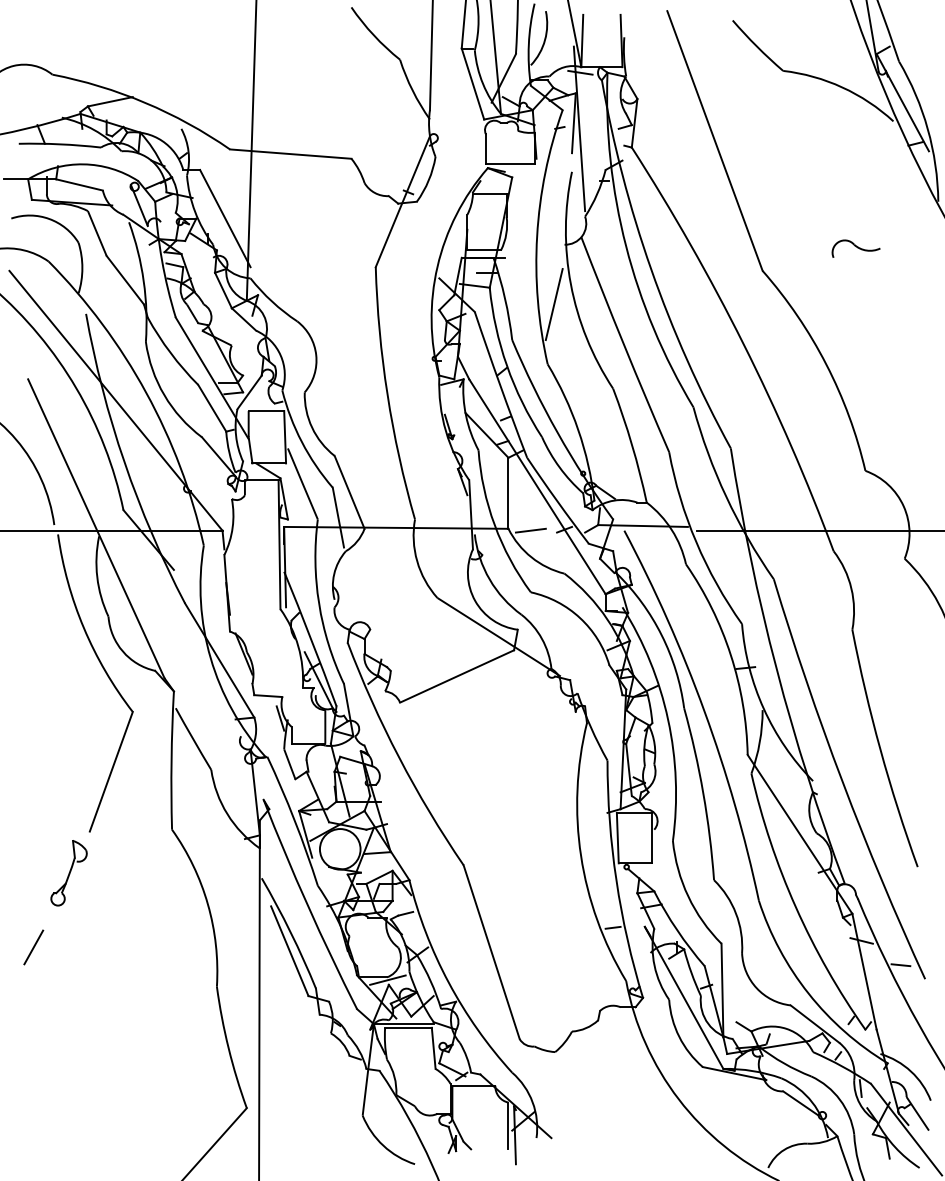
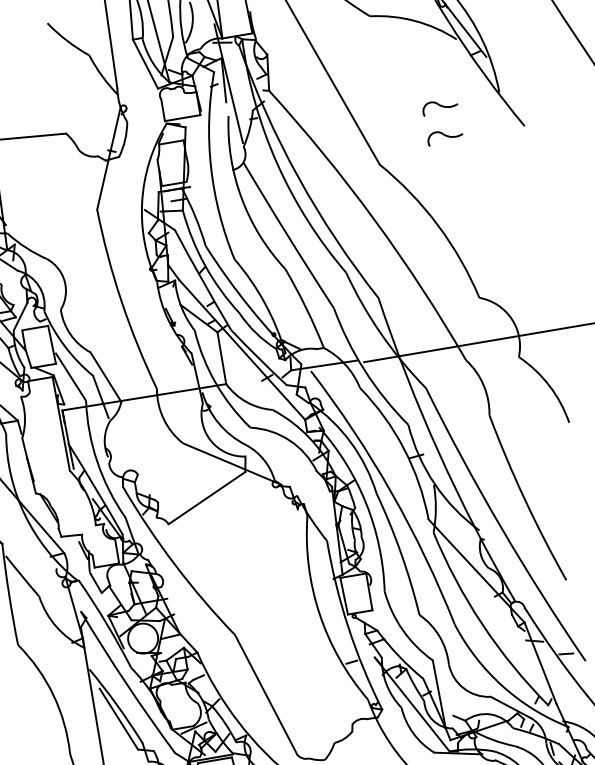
part: (855, 207) -> (439, 107), added
line: (553, 304) -> (231, 214), removed
line: (530, 530) -> (242, 382), removed

